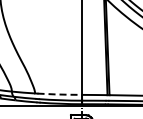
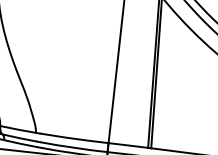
line: (59, 94) -> (73, 138), dashed -> solid

